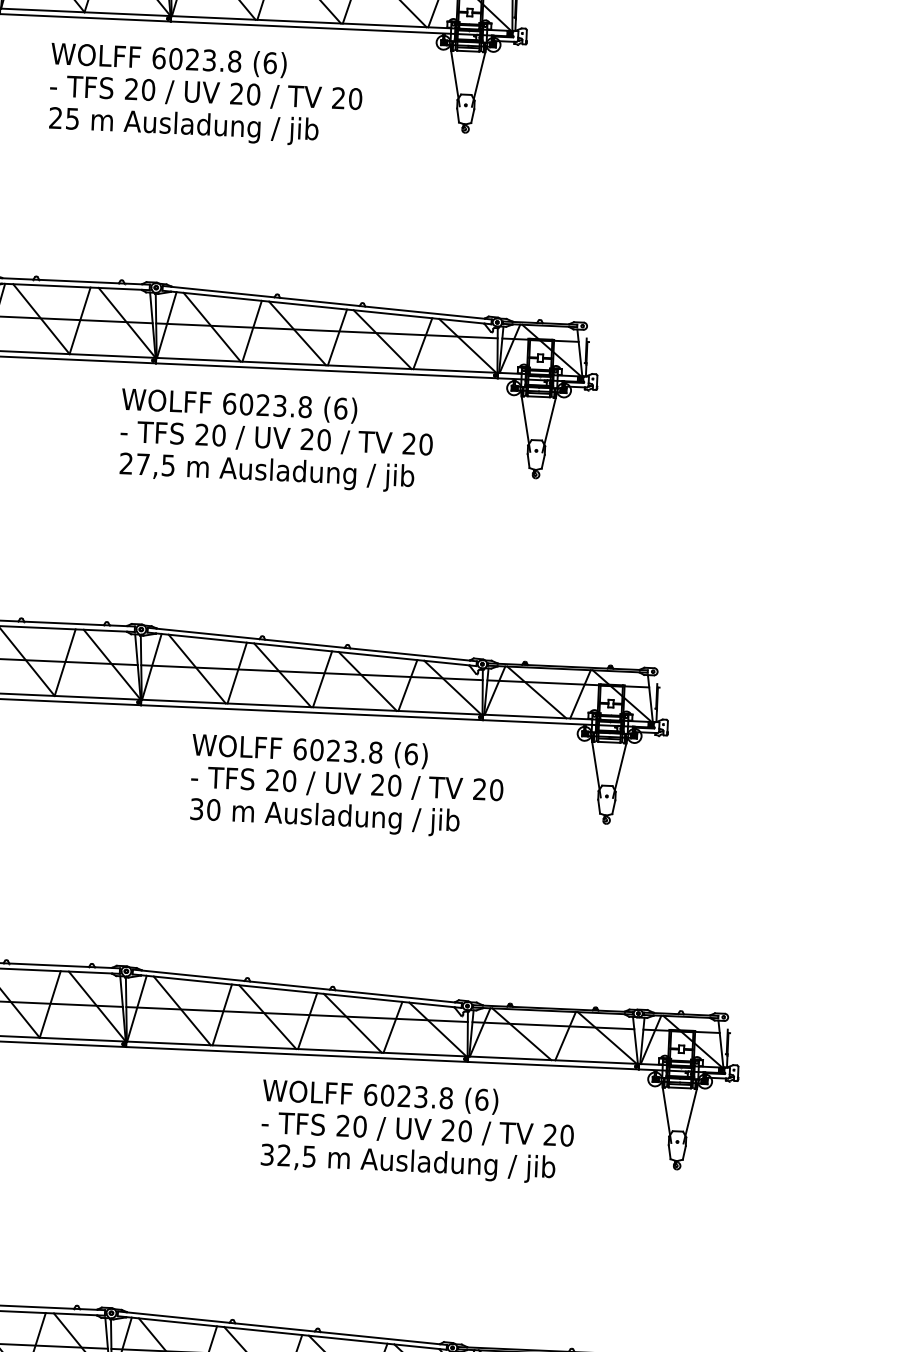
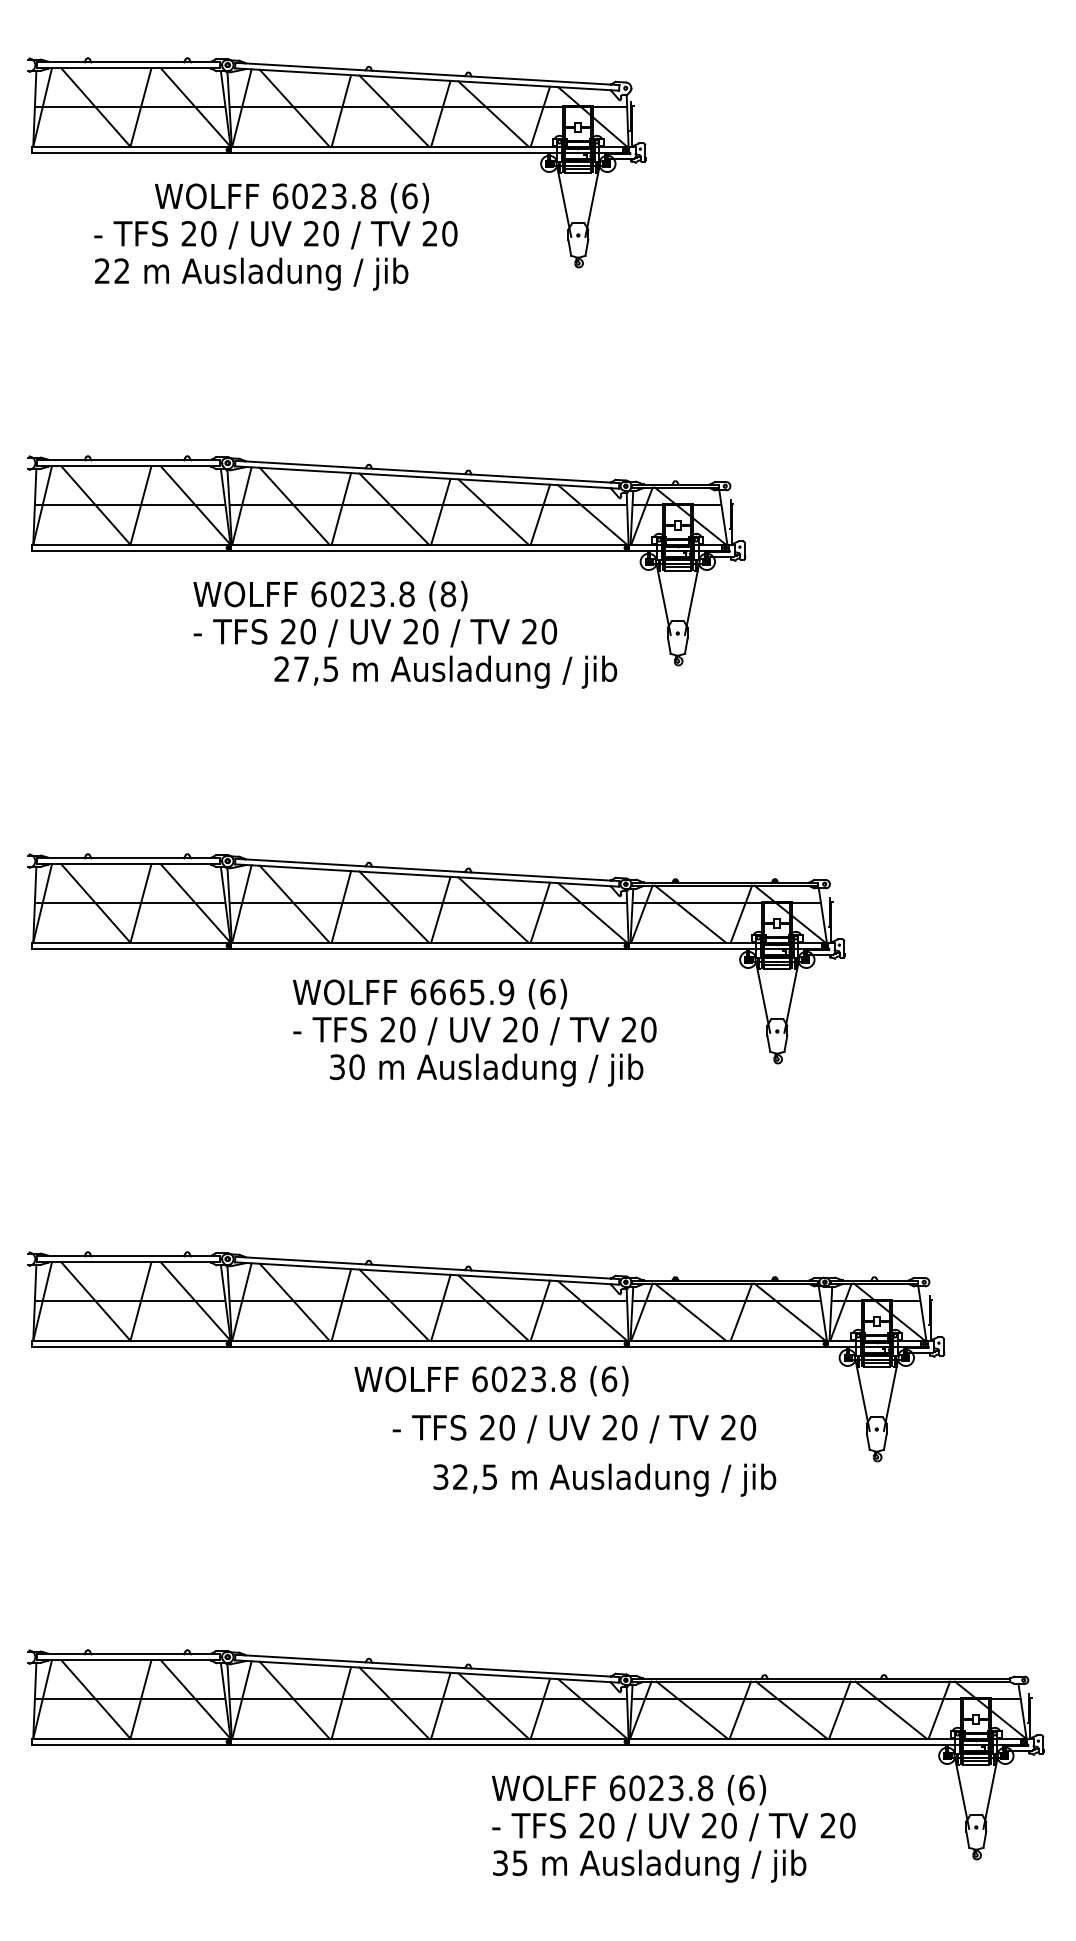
text: (168, 60) -> (291, 198), moved
text: (72, 119) -> (121, 271), 25 -> 22
text: (340, 408) -> (448, 594), (6) -> (8)
text: (266, 471) -> (445, 671), moved
text: (346, 751) -> (472, 992), 6023.8 -> 6665.9
text: (324, 816) -> (486, 1069), moved
text: (380, 1097) -> (491, 1381), moved
text: (407, 1162) -> (604, 1479), moved

